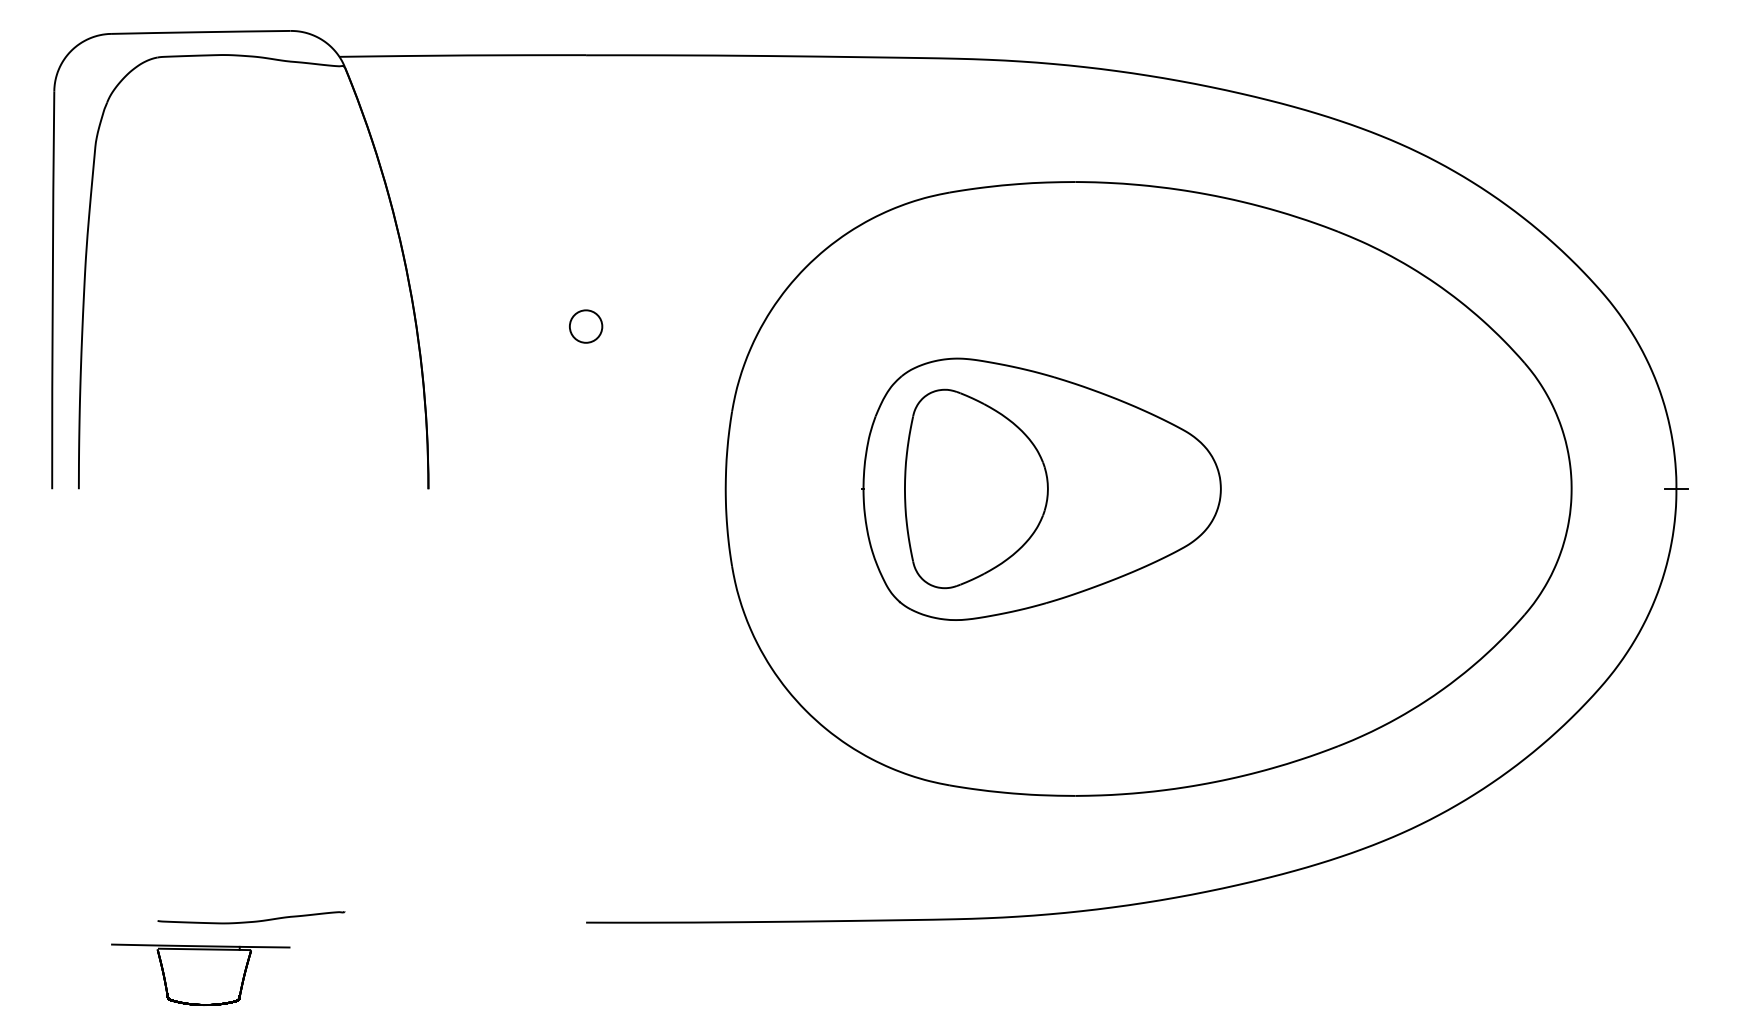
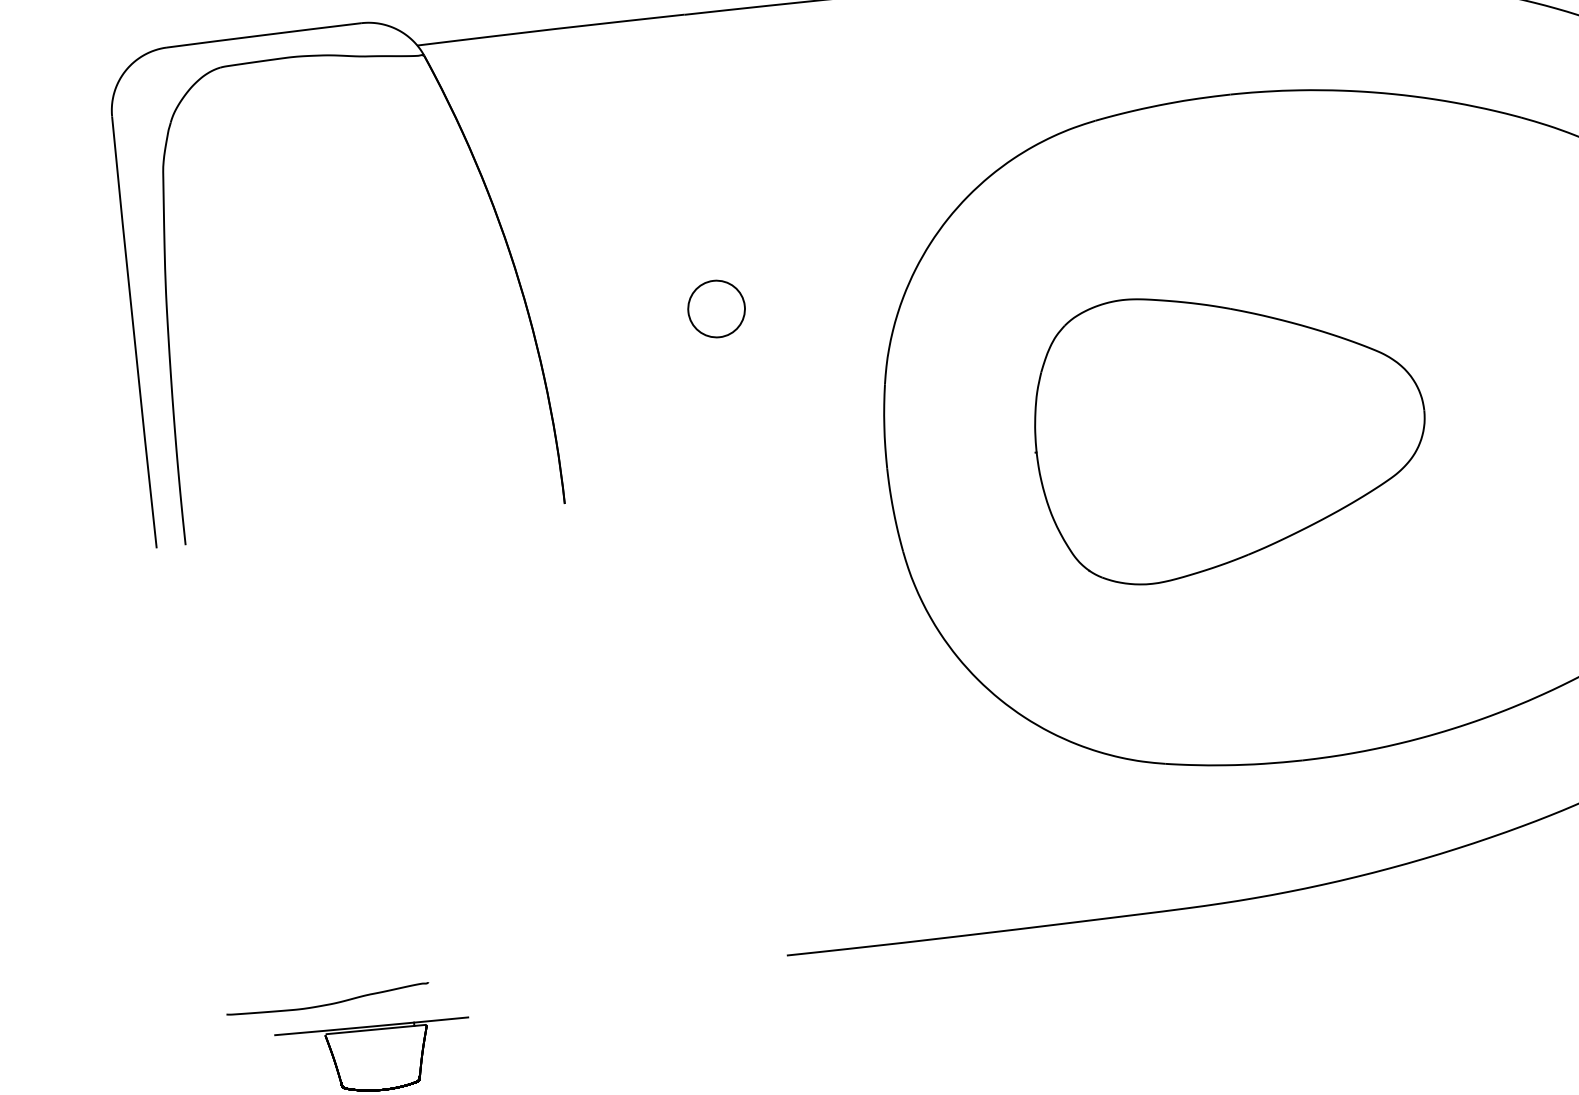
circle: (585, 326) -> (715, 309), size x1.6
part: (976, 488) -> (1159, 438), removed
curve: (251, 921) -> (328, 1004), moved

